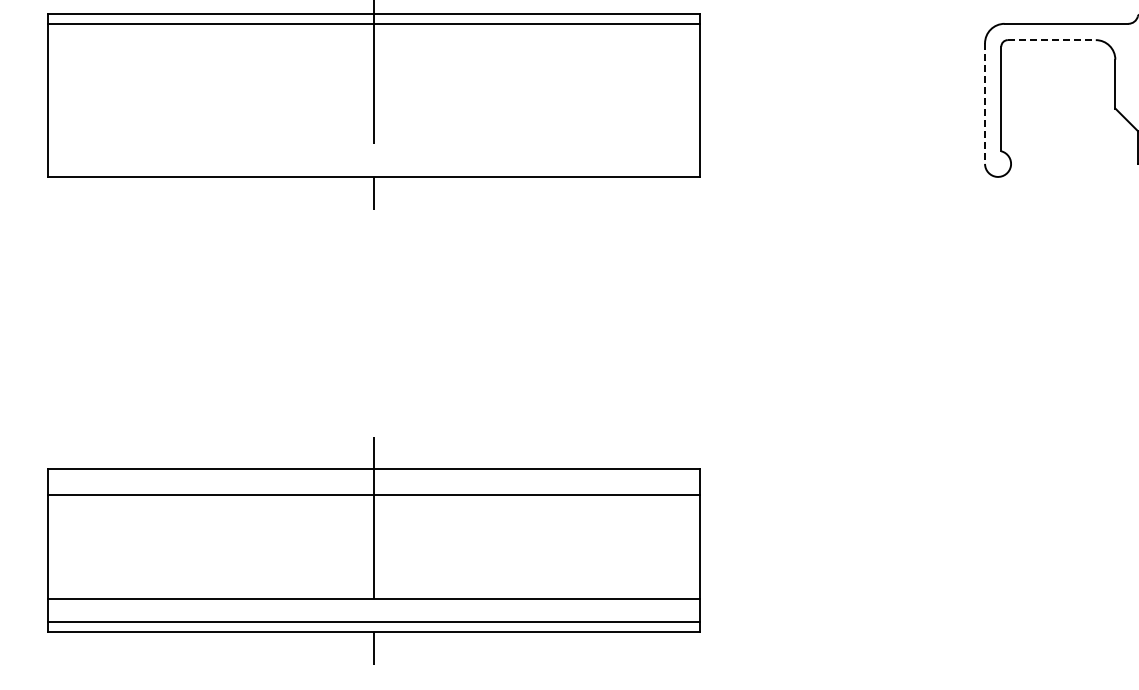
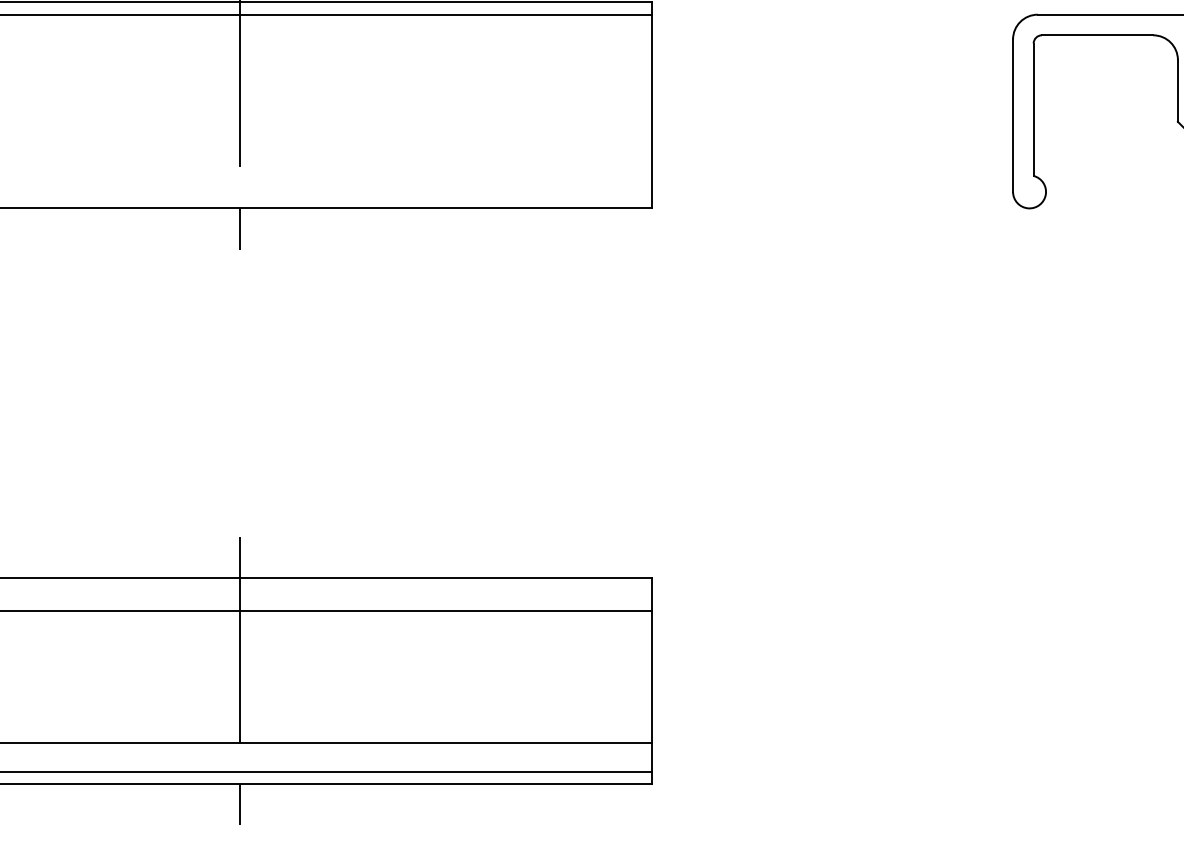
line: (1051, 40) -> (1097, 35), dashed -> solid
line: (985, 104) -> (1013, 116), dashed -> solid

